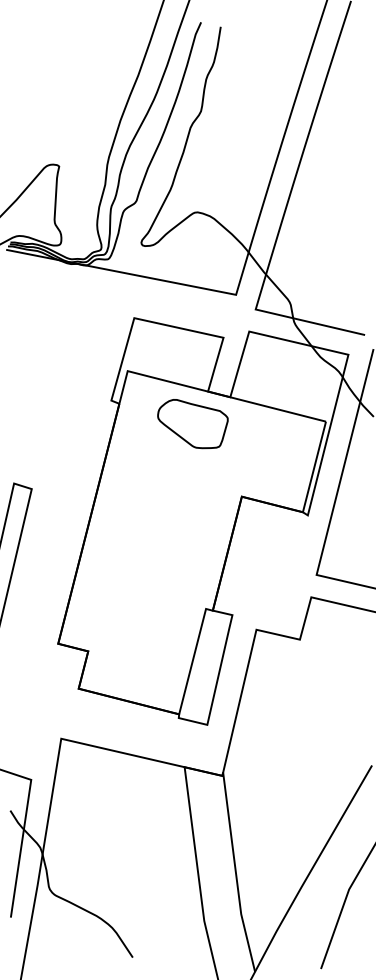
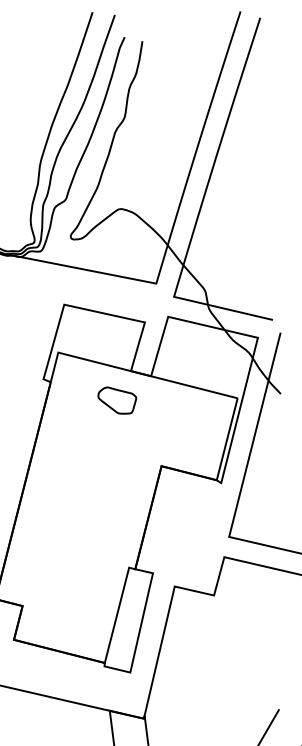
part: (192, 424) -> (116, 400), size x0.6

